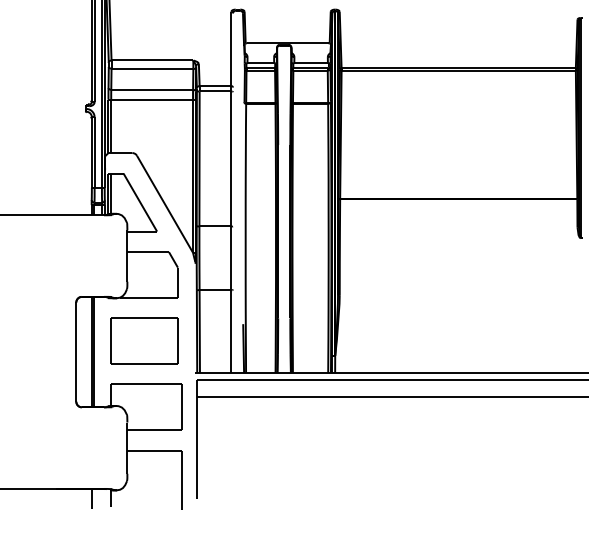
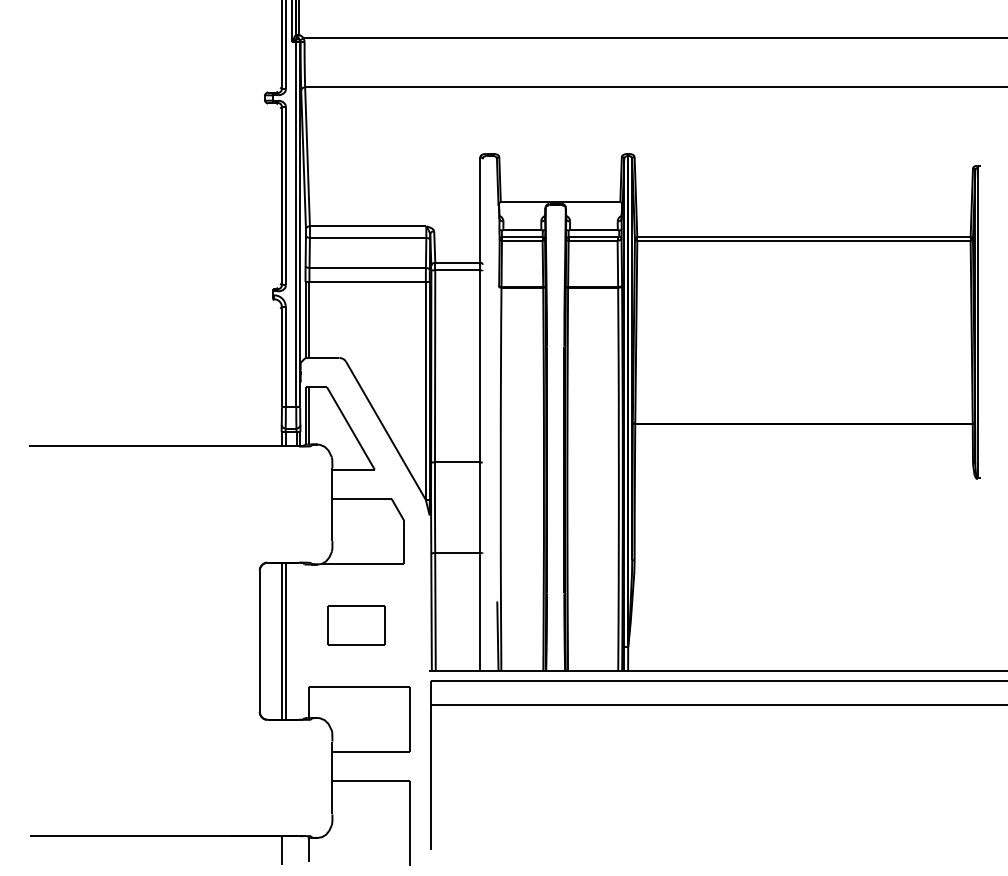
part: (144, 341) -> (356, 625), size x0.6

